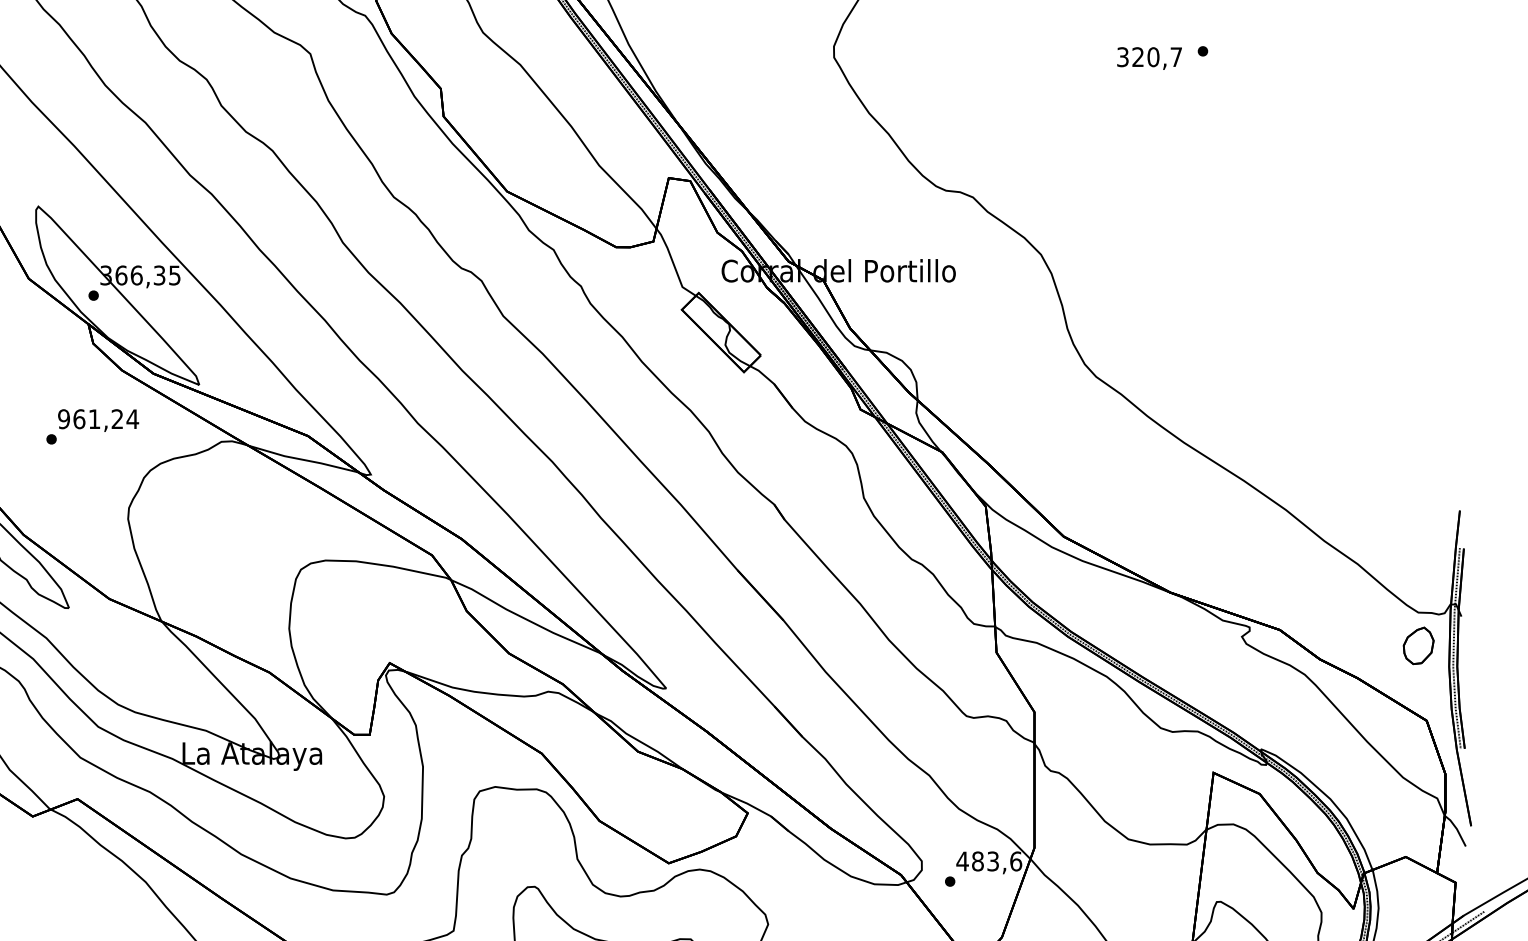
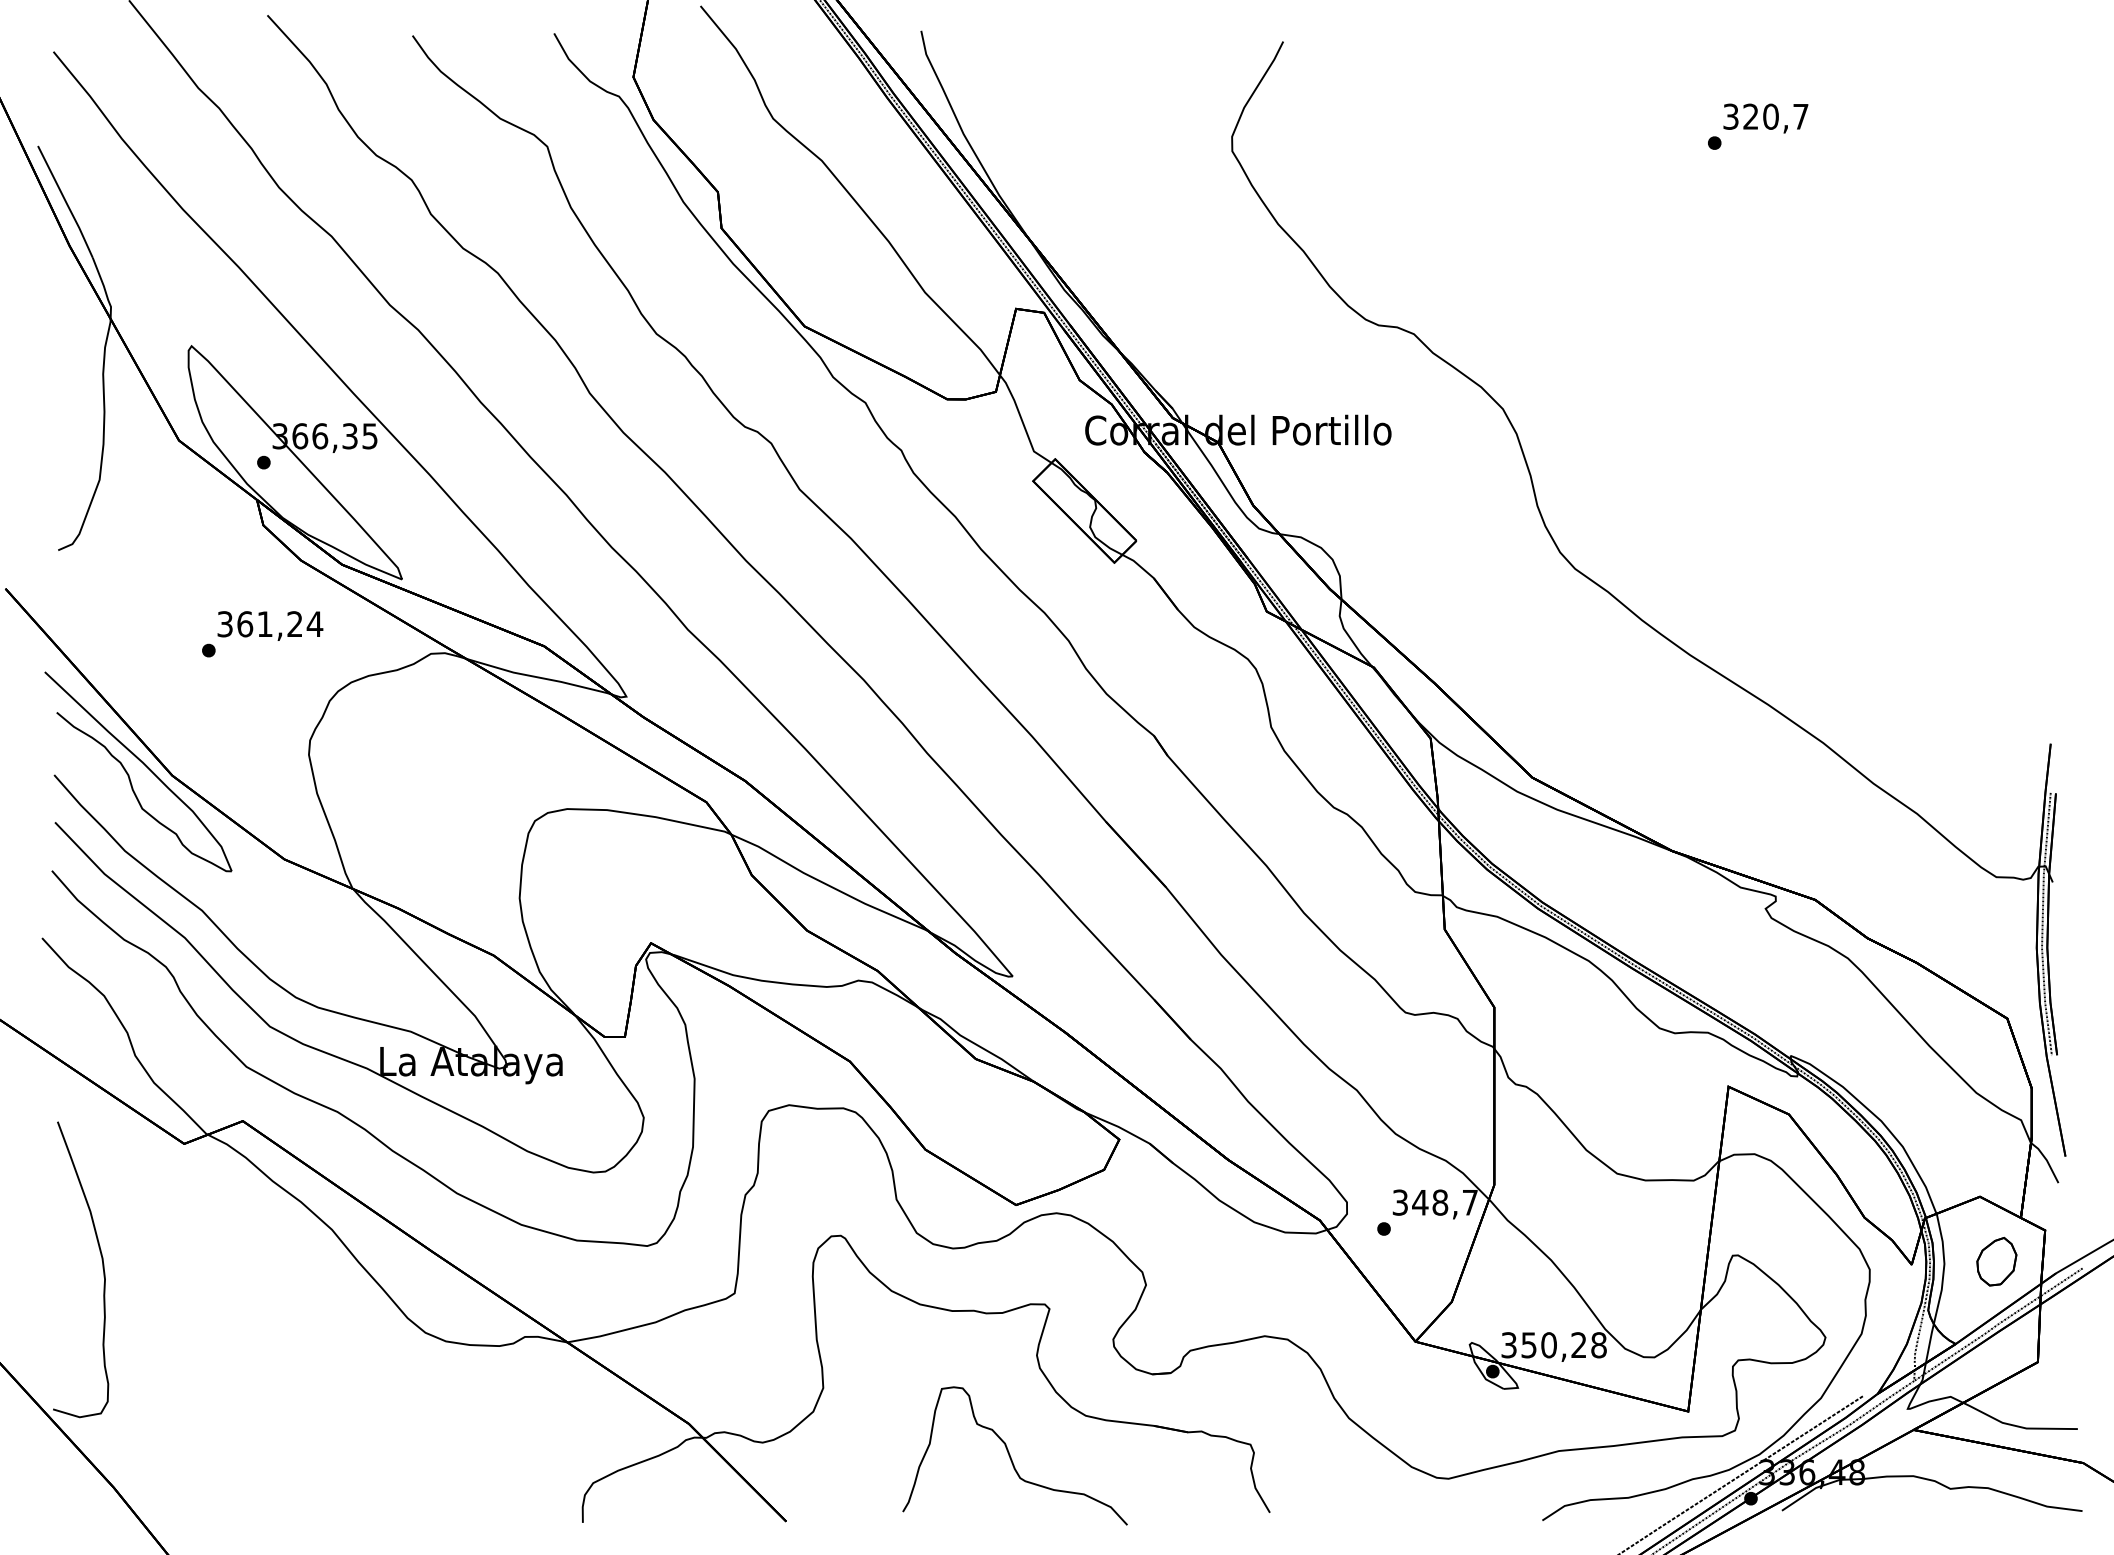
text: (1149, 58) -> (1765, 118), moved
text: (63, 419) -> (224, 624), 961,24 -> 361,24
part: (1418, 645) -> (1996, 1261), moved
text: (989, 861) -> (1435, 1202), 483,6 -> 348,7

